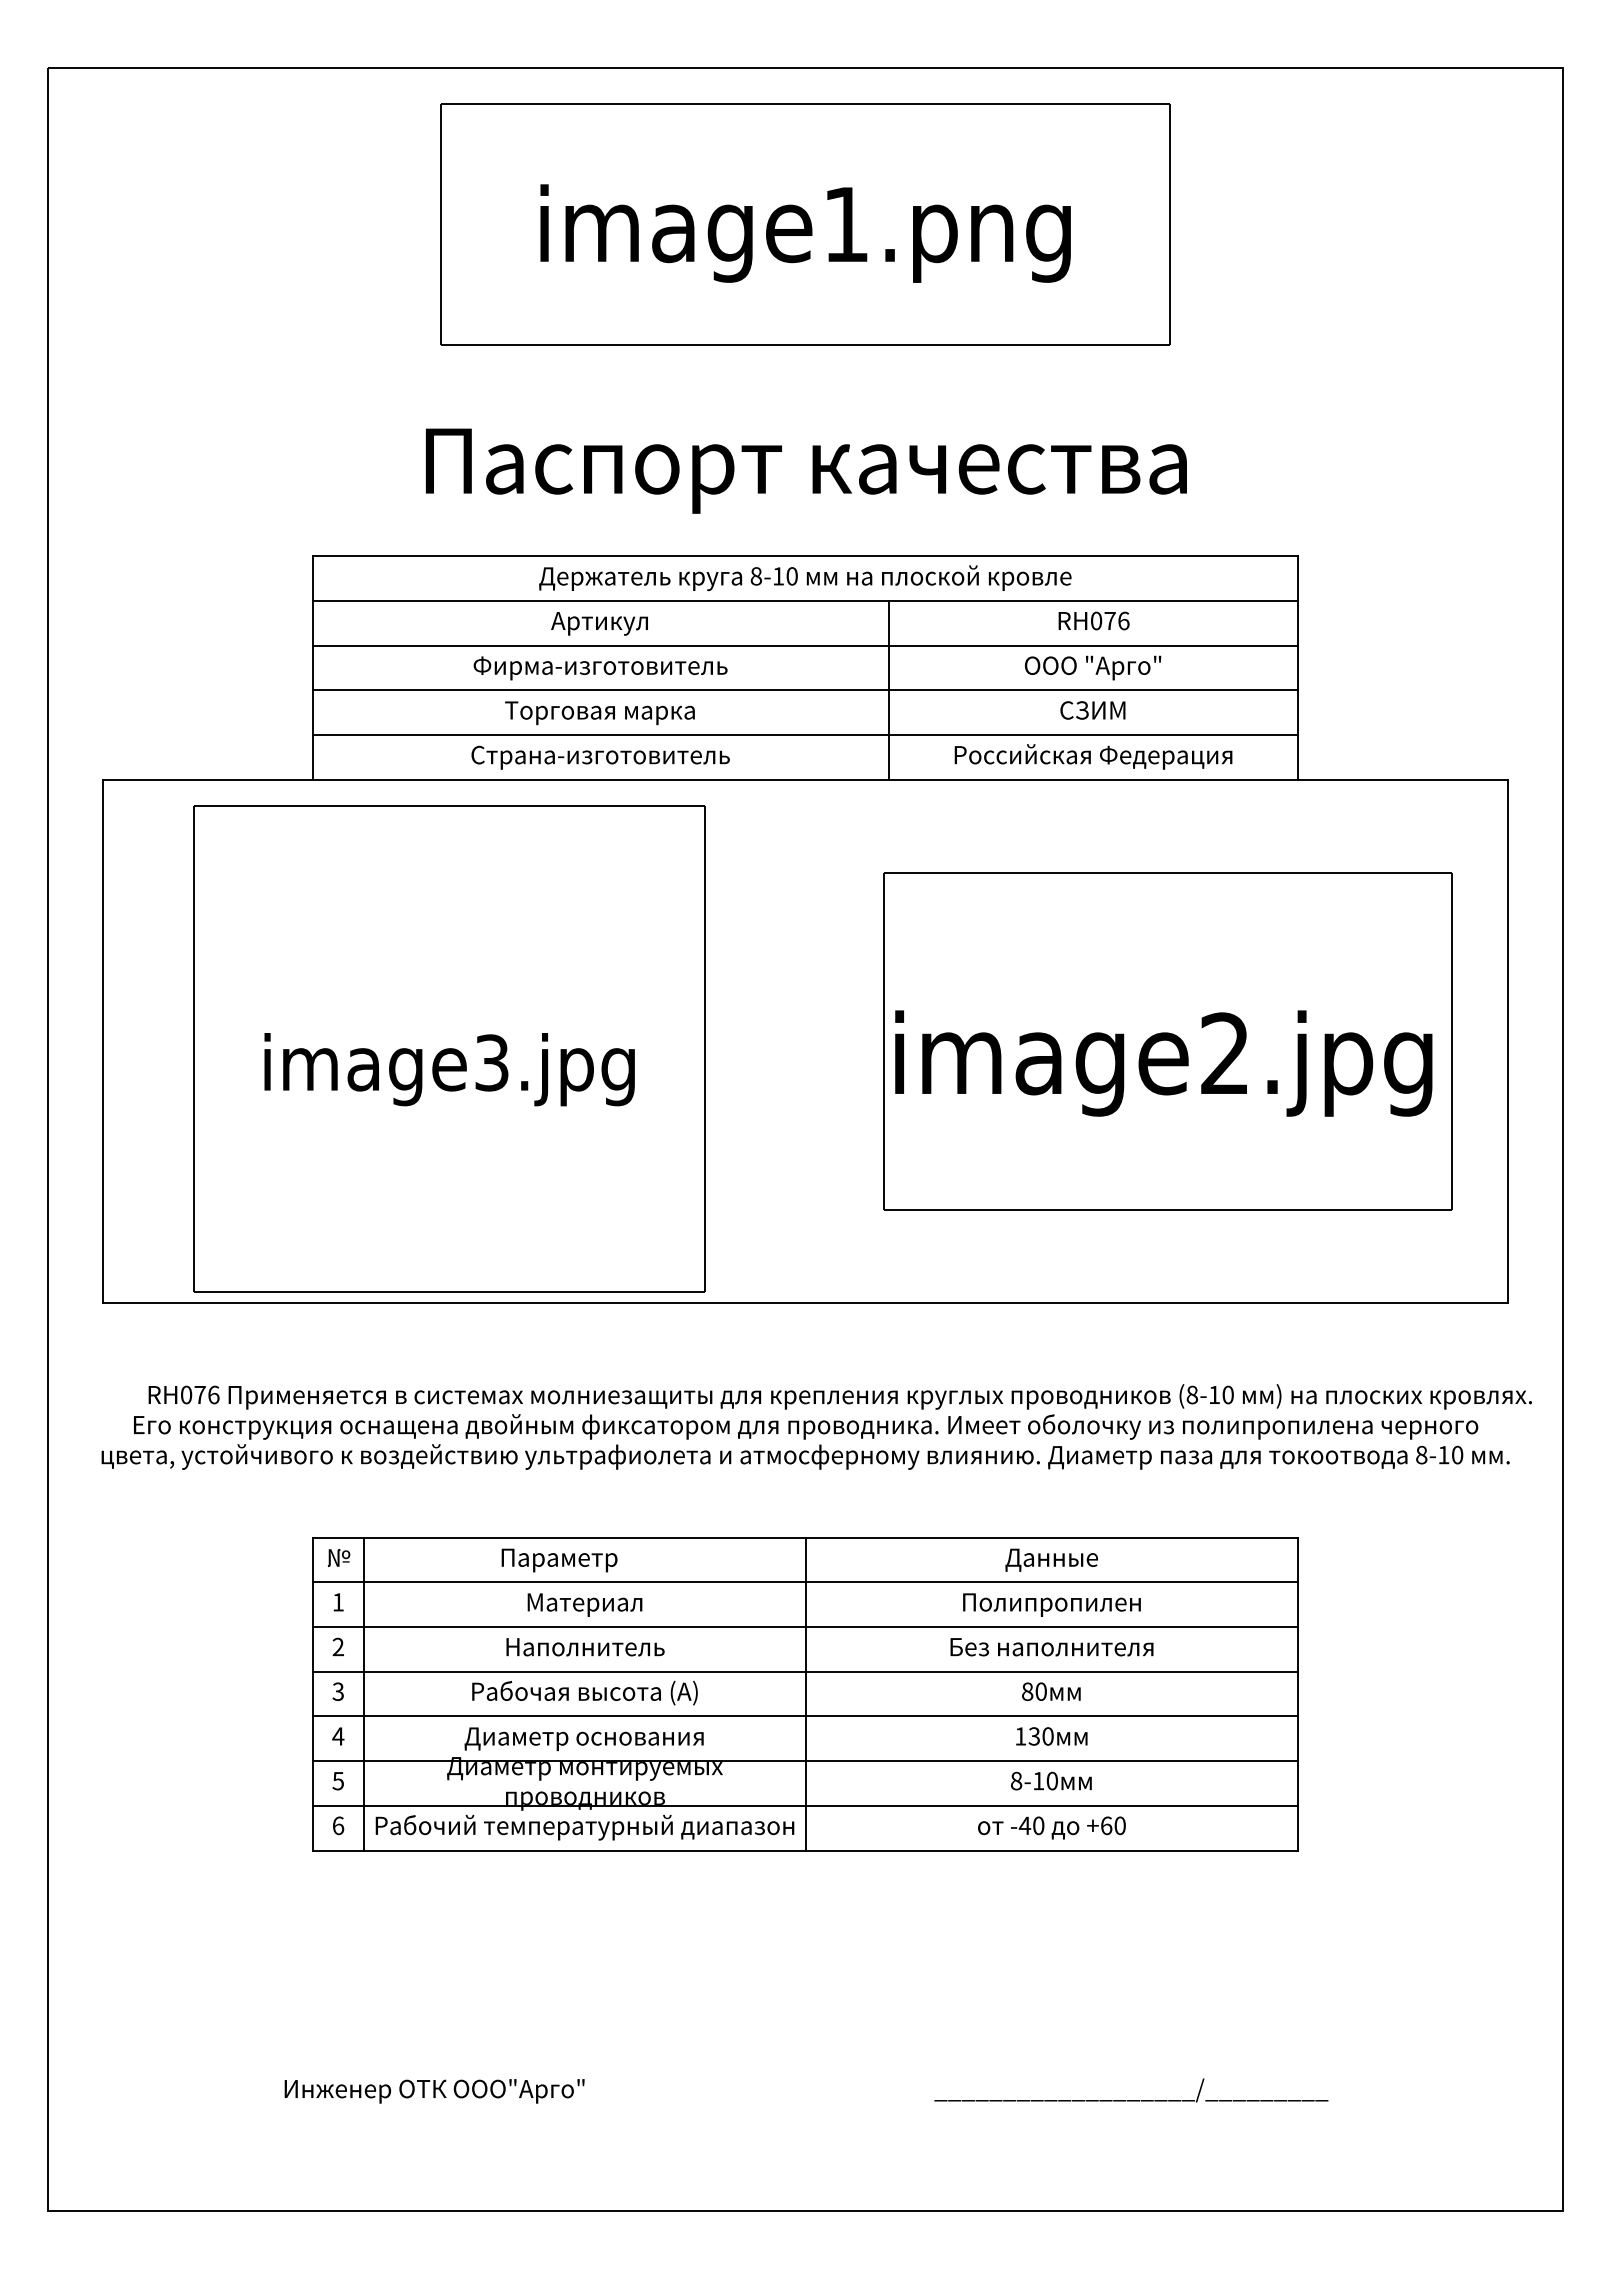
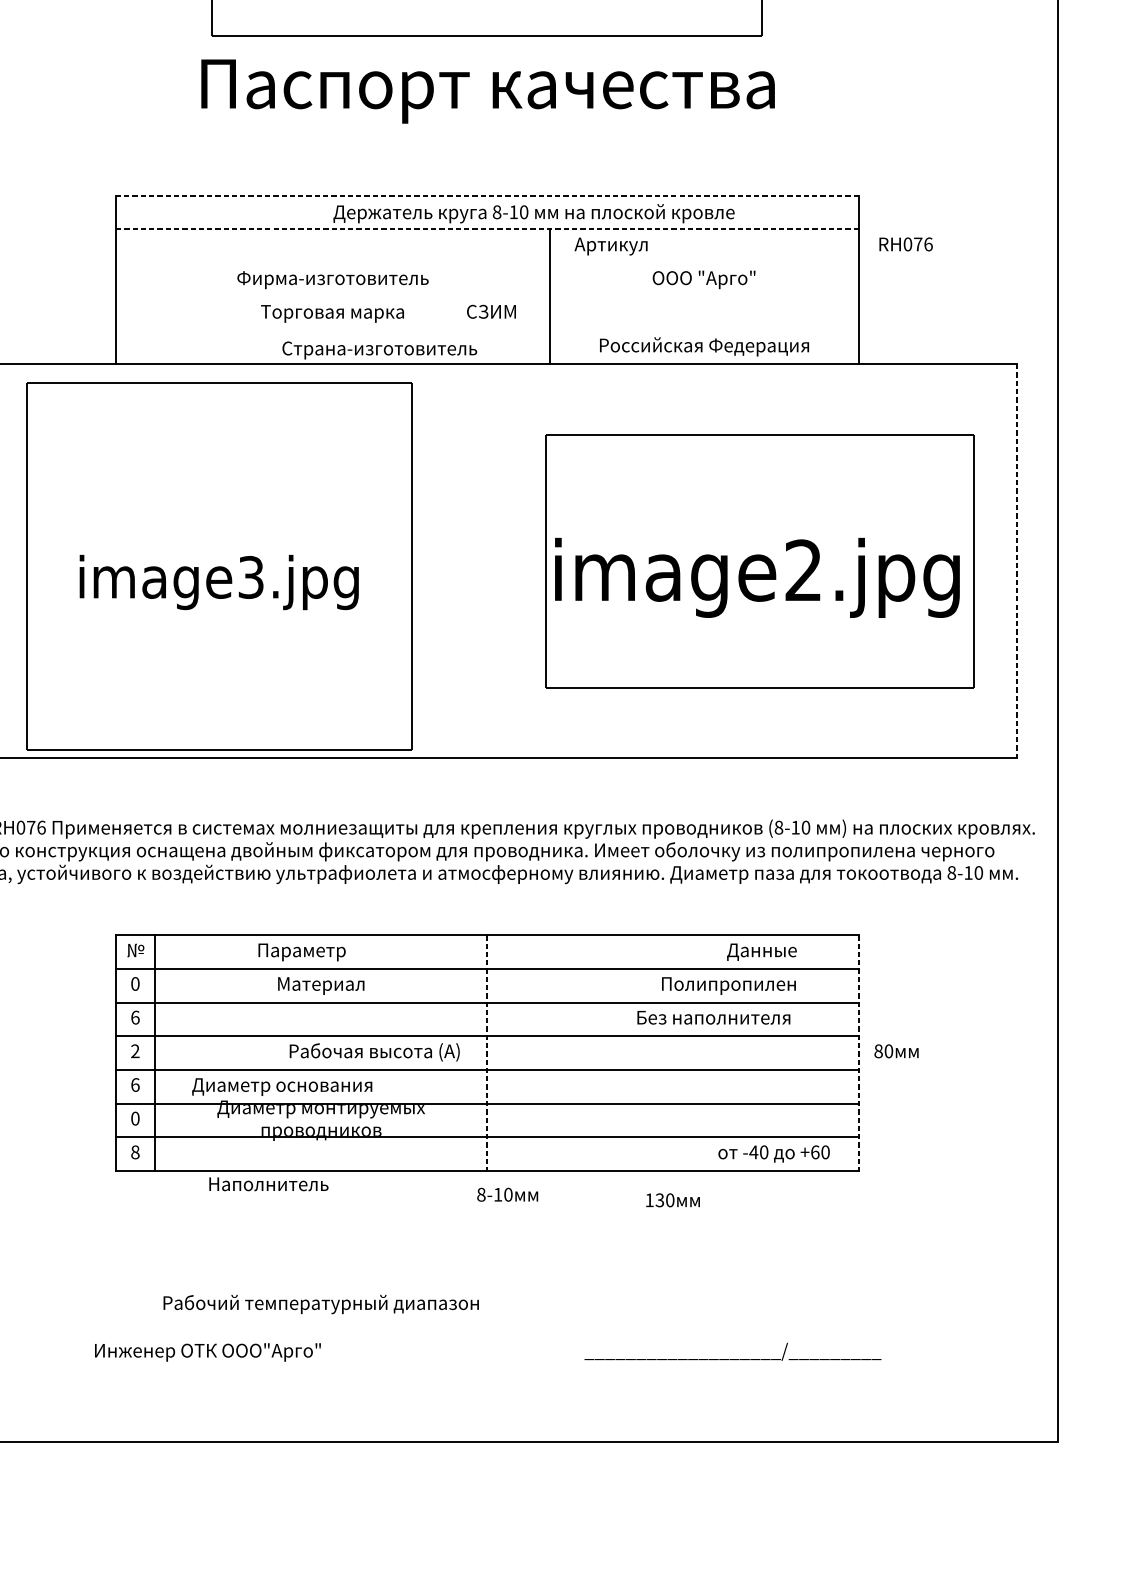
text: (805, 470) -> (487, 91), moved
line: (805, 556) -> (487, 195), solid -> dashed
text: (805, 578) -> (534, 213), moved
line: (805, 601) -> (487, 229), solid -> dashed
text: (1093, 620) -> (905, 244), moved
text: (599, 623) -> (611, 246), moved
line: (805, 645) -> (487, 262), removed
line: (805, 690) -> (487, 296), removed
text: (1092, 710) -> (491, 311), moved
line: (805, 735) -> (487, 330), removed
text: (600, 757) -> (379, 350), moved
line: (1507, 1041) -> (1016, 561), solid -> dashed
text: (1051, 1559) -> (761, 951), moved
text: (337, 1602) -> (134, 984), 1 -> 0
text: (1051, 1604) -> (728, 985), moved
text: (338, 1646) -> (135, 1017), 2 -> 6
text: (585, 1647) -> (268, 1184), moved
text: (1051, 1647) -> (713, 1017), moved
text: (337, 1691) -> (134, 1051), 3 -> 2
text: (1051, 1691) -> (896, 1051), moved
text: (584, 1692) -> (374, 1051), moved
line: (805, 1694) -> (487, 1053), solid -> dashed
line: (1298, 1694) -> (858, 1053), solid -> dashed
text: (338, 1736) -> (135, 1085), 4 -> 6
text: (1051, 1736) -> (672, 1200), moved
text: (583, 1739) -> (281, 1087), moved
text: (337, 1780) -> (134, 1118), 5 -> 0
text: (1051, 1780) -> (507, 1194), moved
text: (338, 1825) -> (135, 1152), 6 -> 8
text: (584, 1827) -> (320, 1304), moved
text: (1051, 1827) -> (773, 1153), moved

